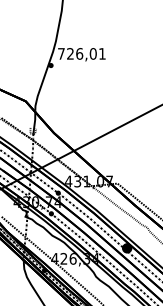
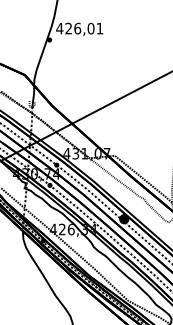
text: (61, 53) -> (59, 28), 726,01 -> 426,01

